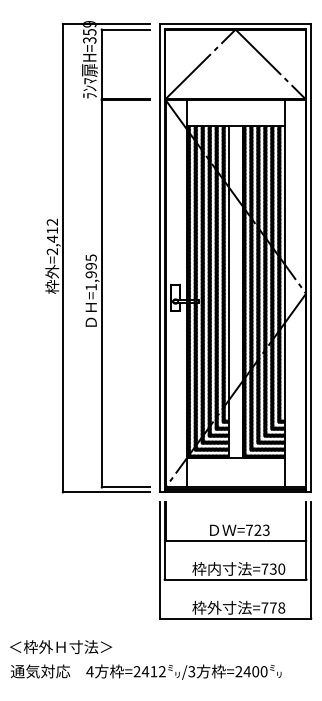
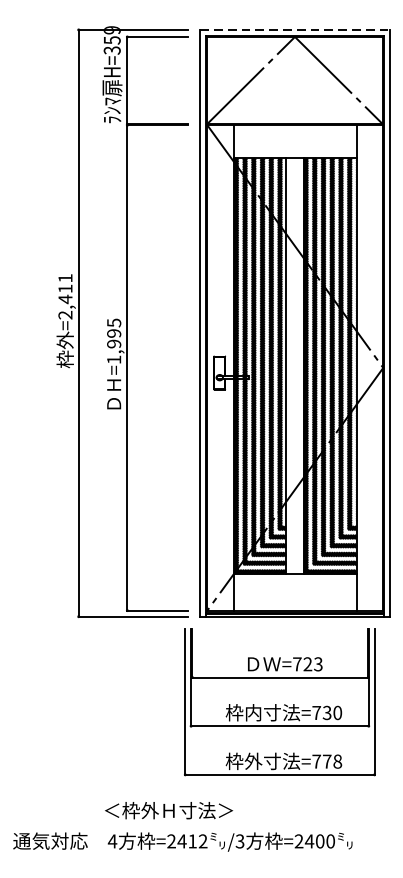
line: (235, 23) -> (294, 29), solid -> dashed
text: (51, 221) -> (64, 277), =2,412 -> =2,411
part: (235, 560) -> (279, 702), moved
text: (61, 646) -> (169, 809), moved

